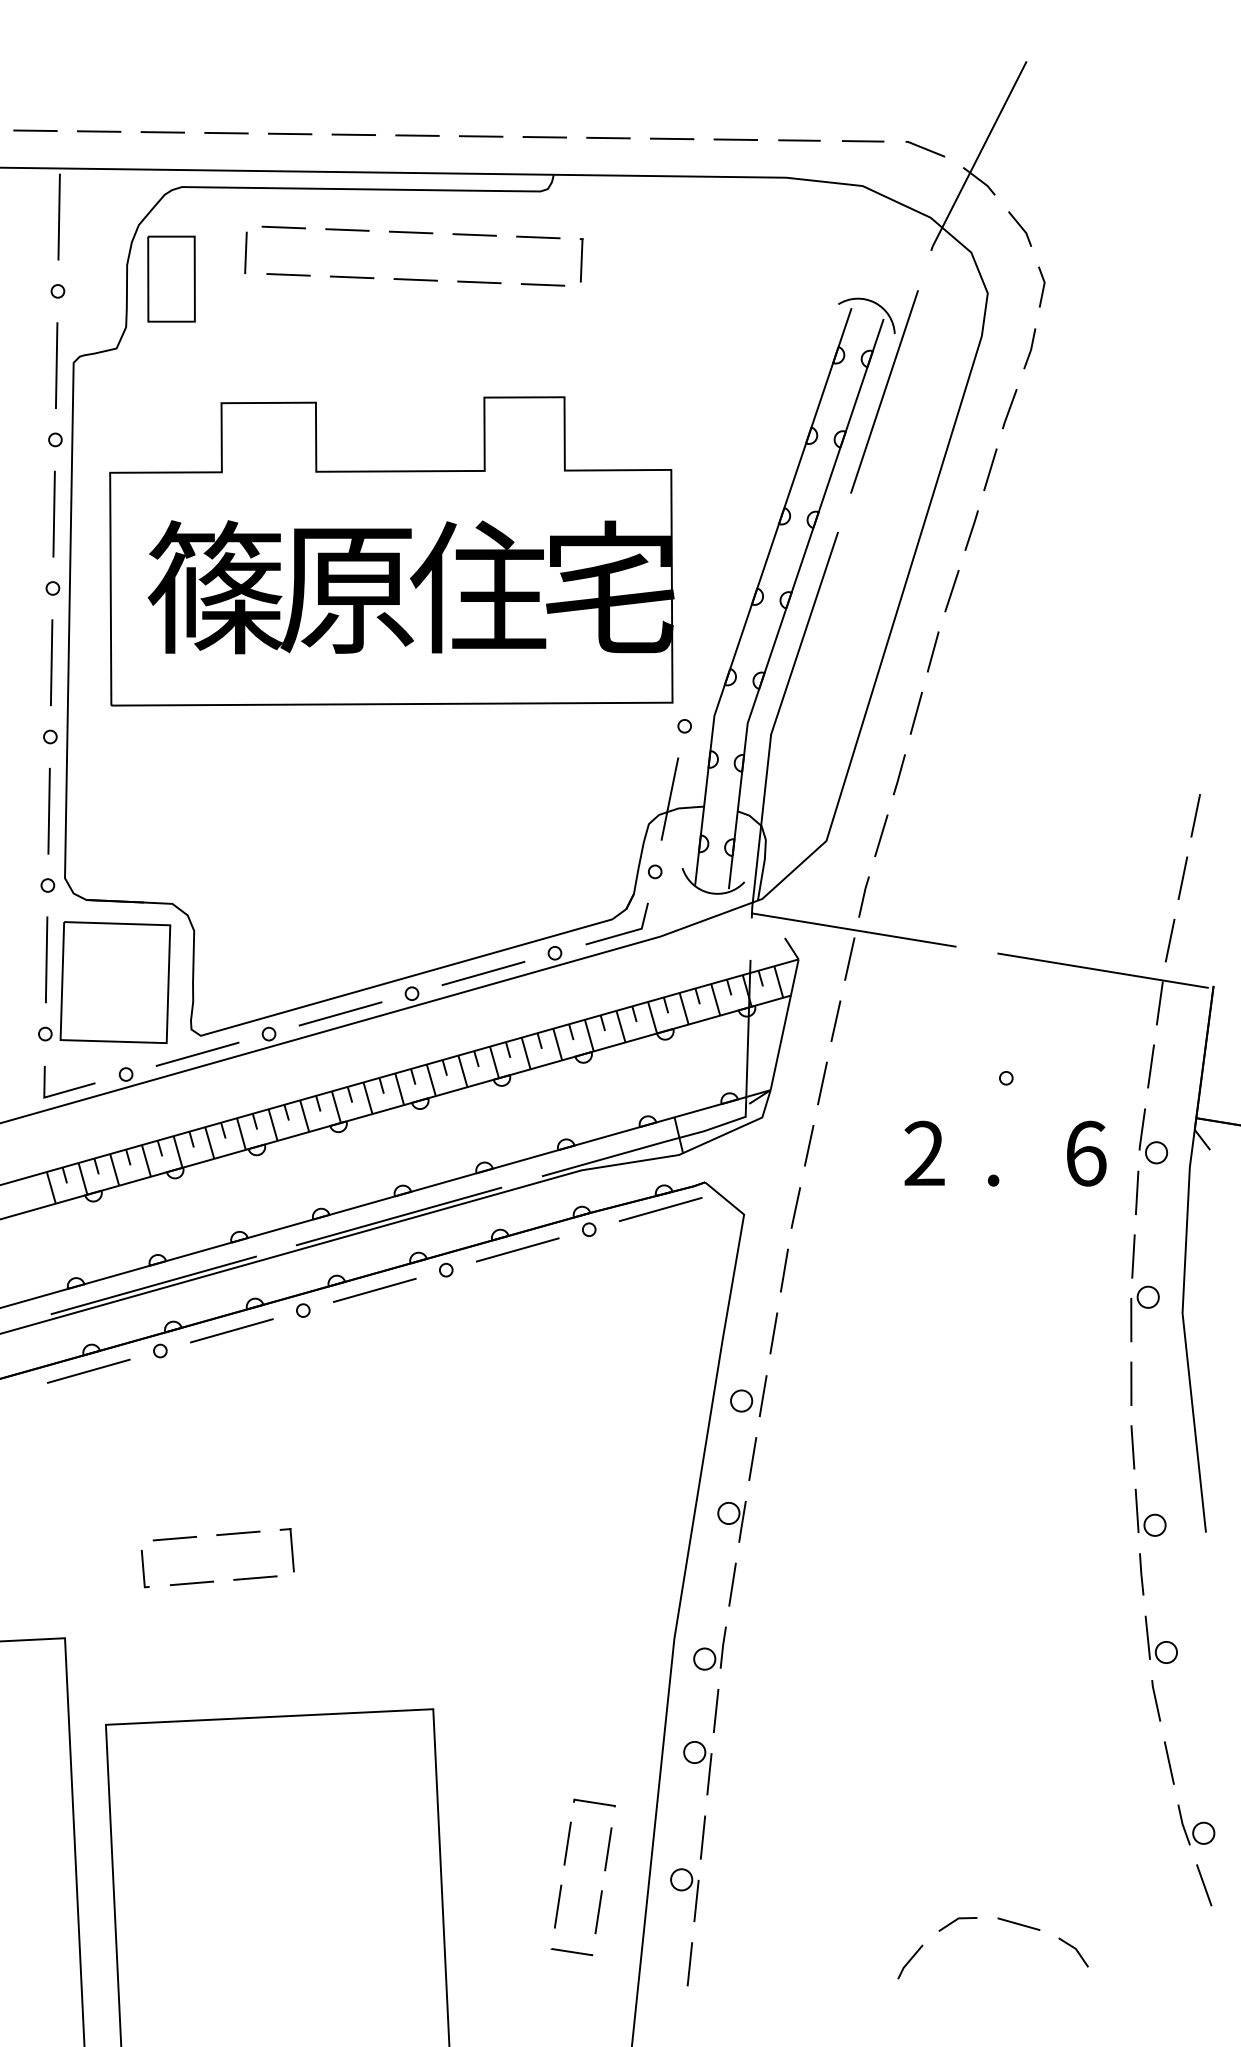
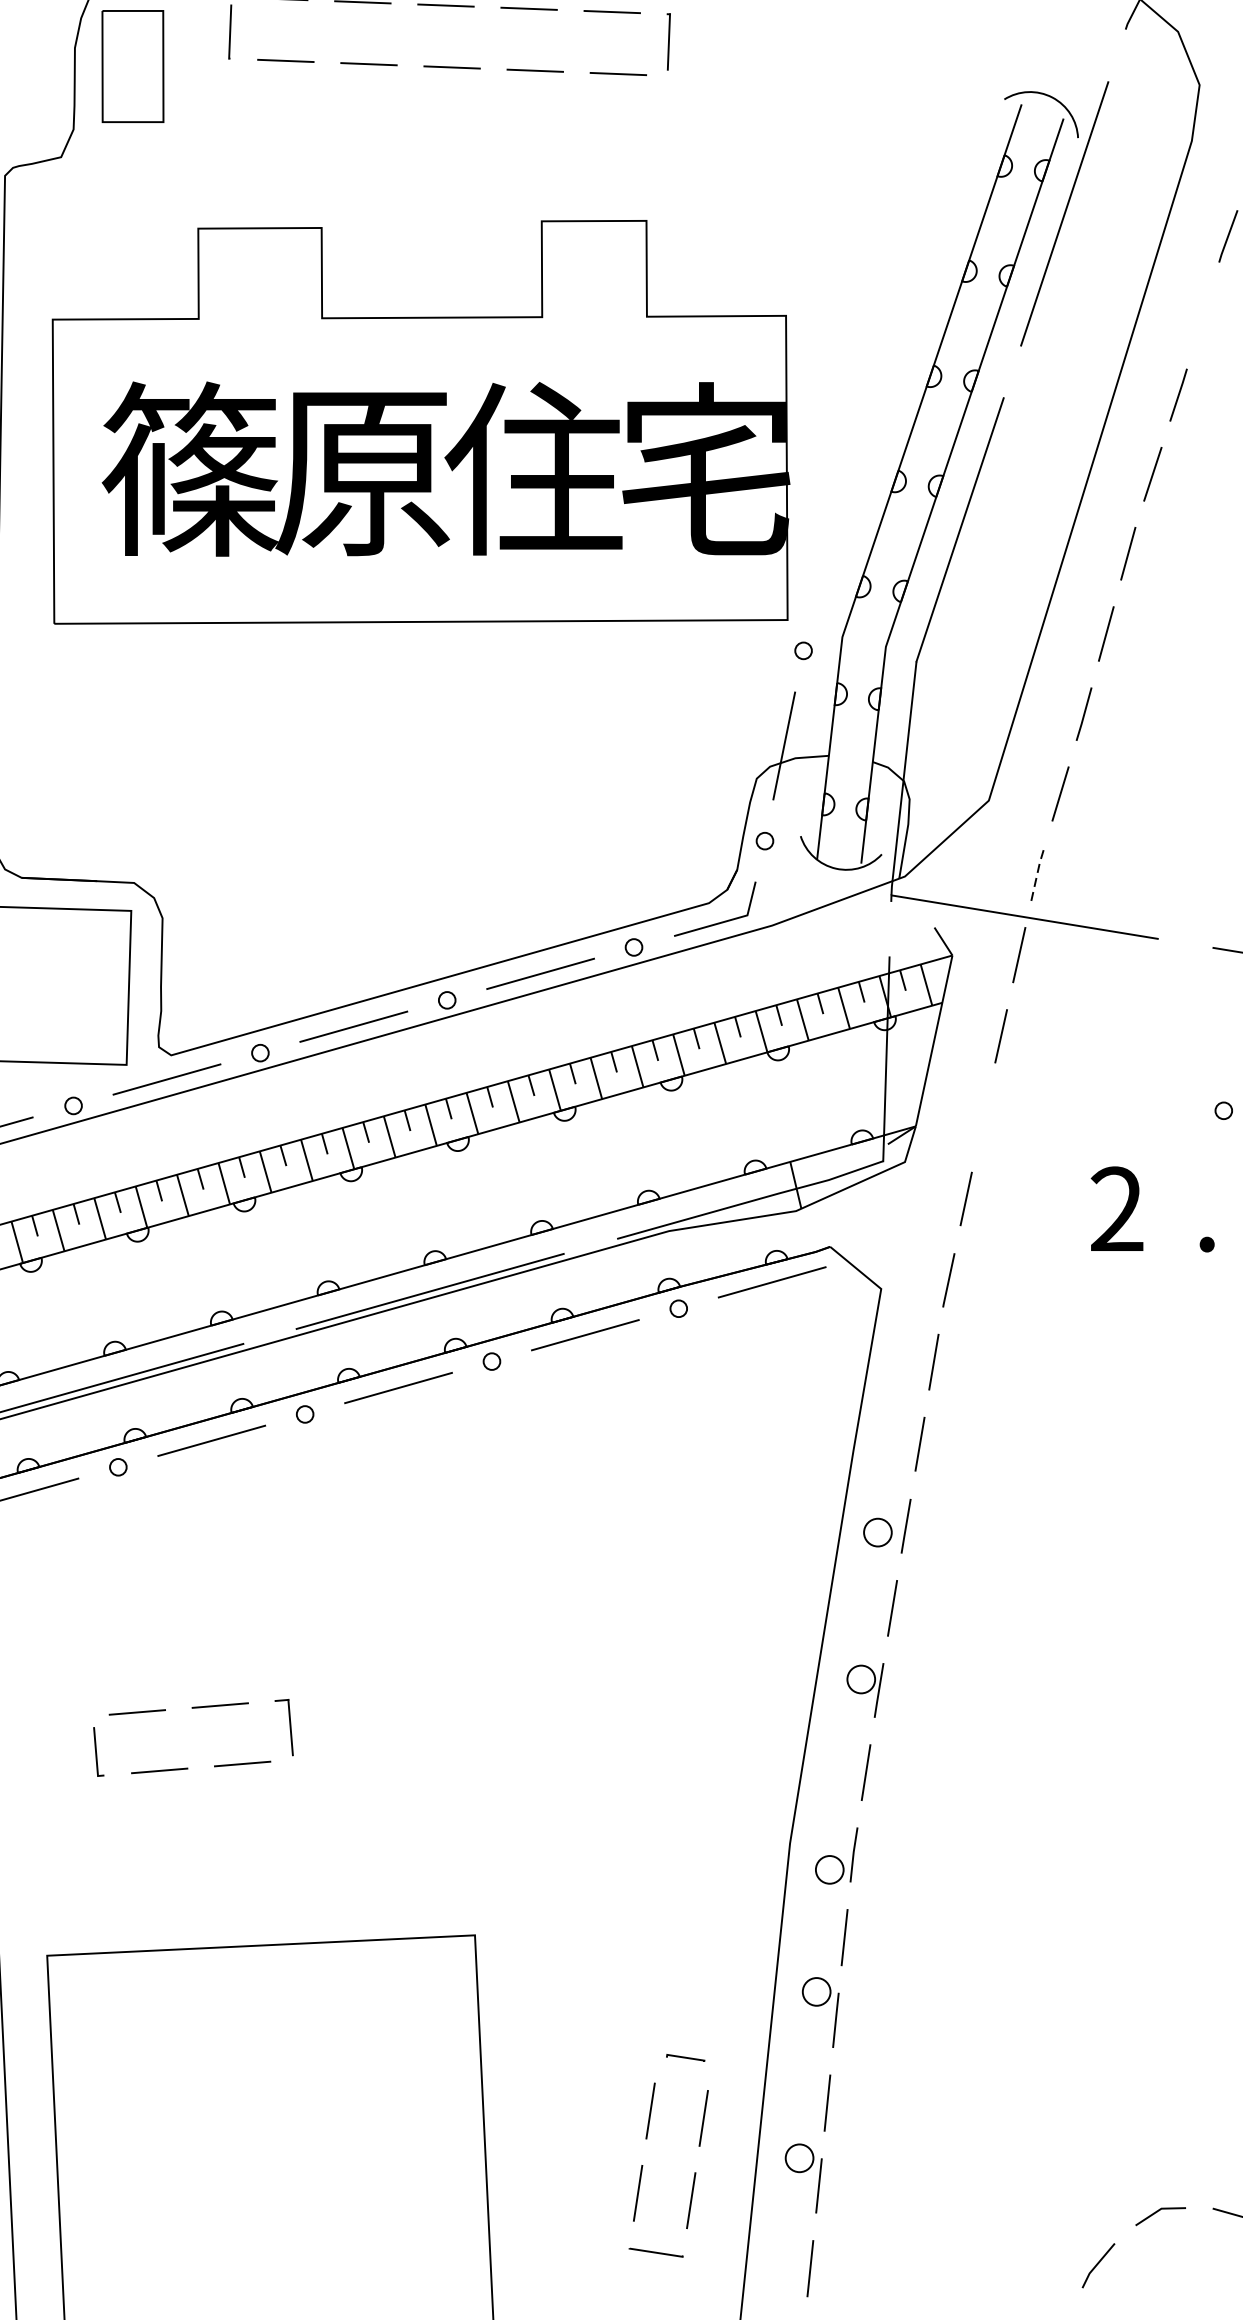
line: (990, 469) -> (1203, 315), removed
line: (863, 895) -> (1037, 871), solid -> dashed
line: (822, 1083) -> (983, 1117), removed
part: (594, 1802) -> (685, 2057), size x0.7

